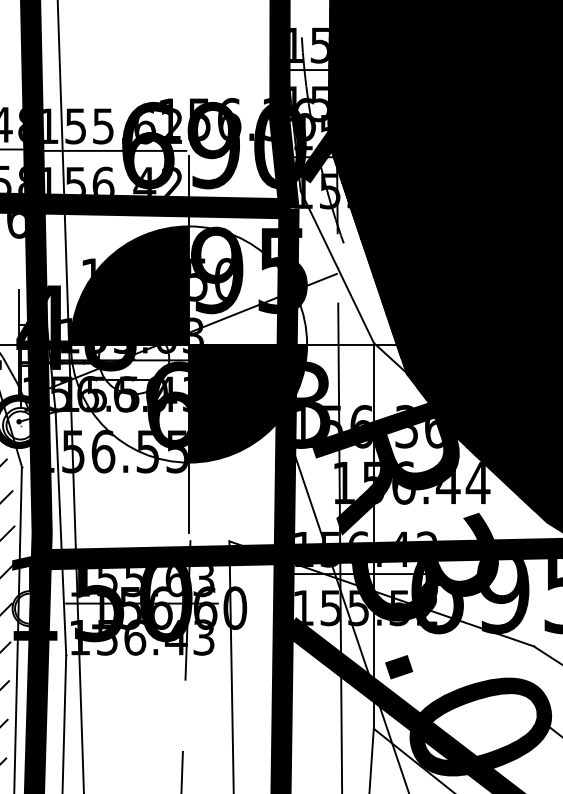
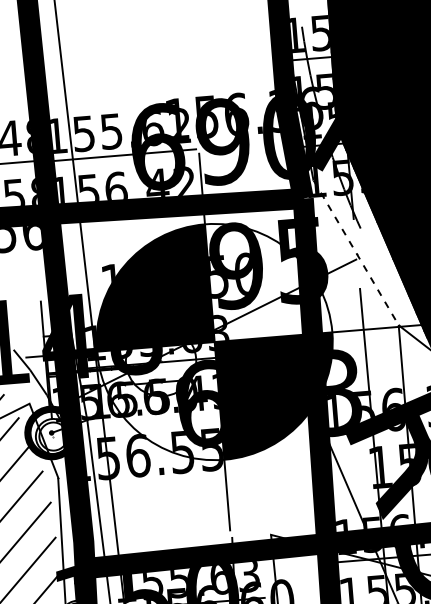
line: (337, 266) -> (356, 252), solid -> dashed

